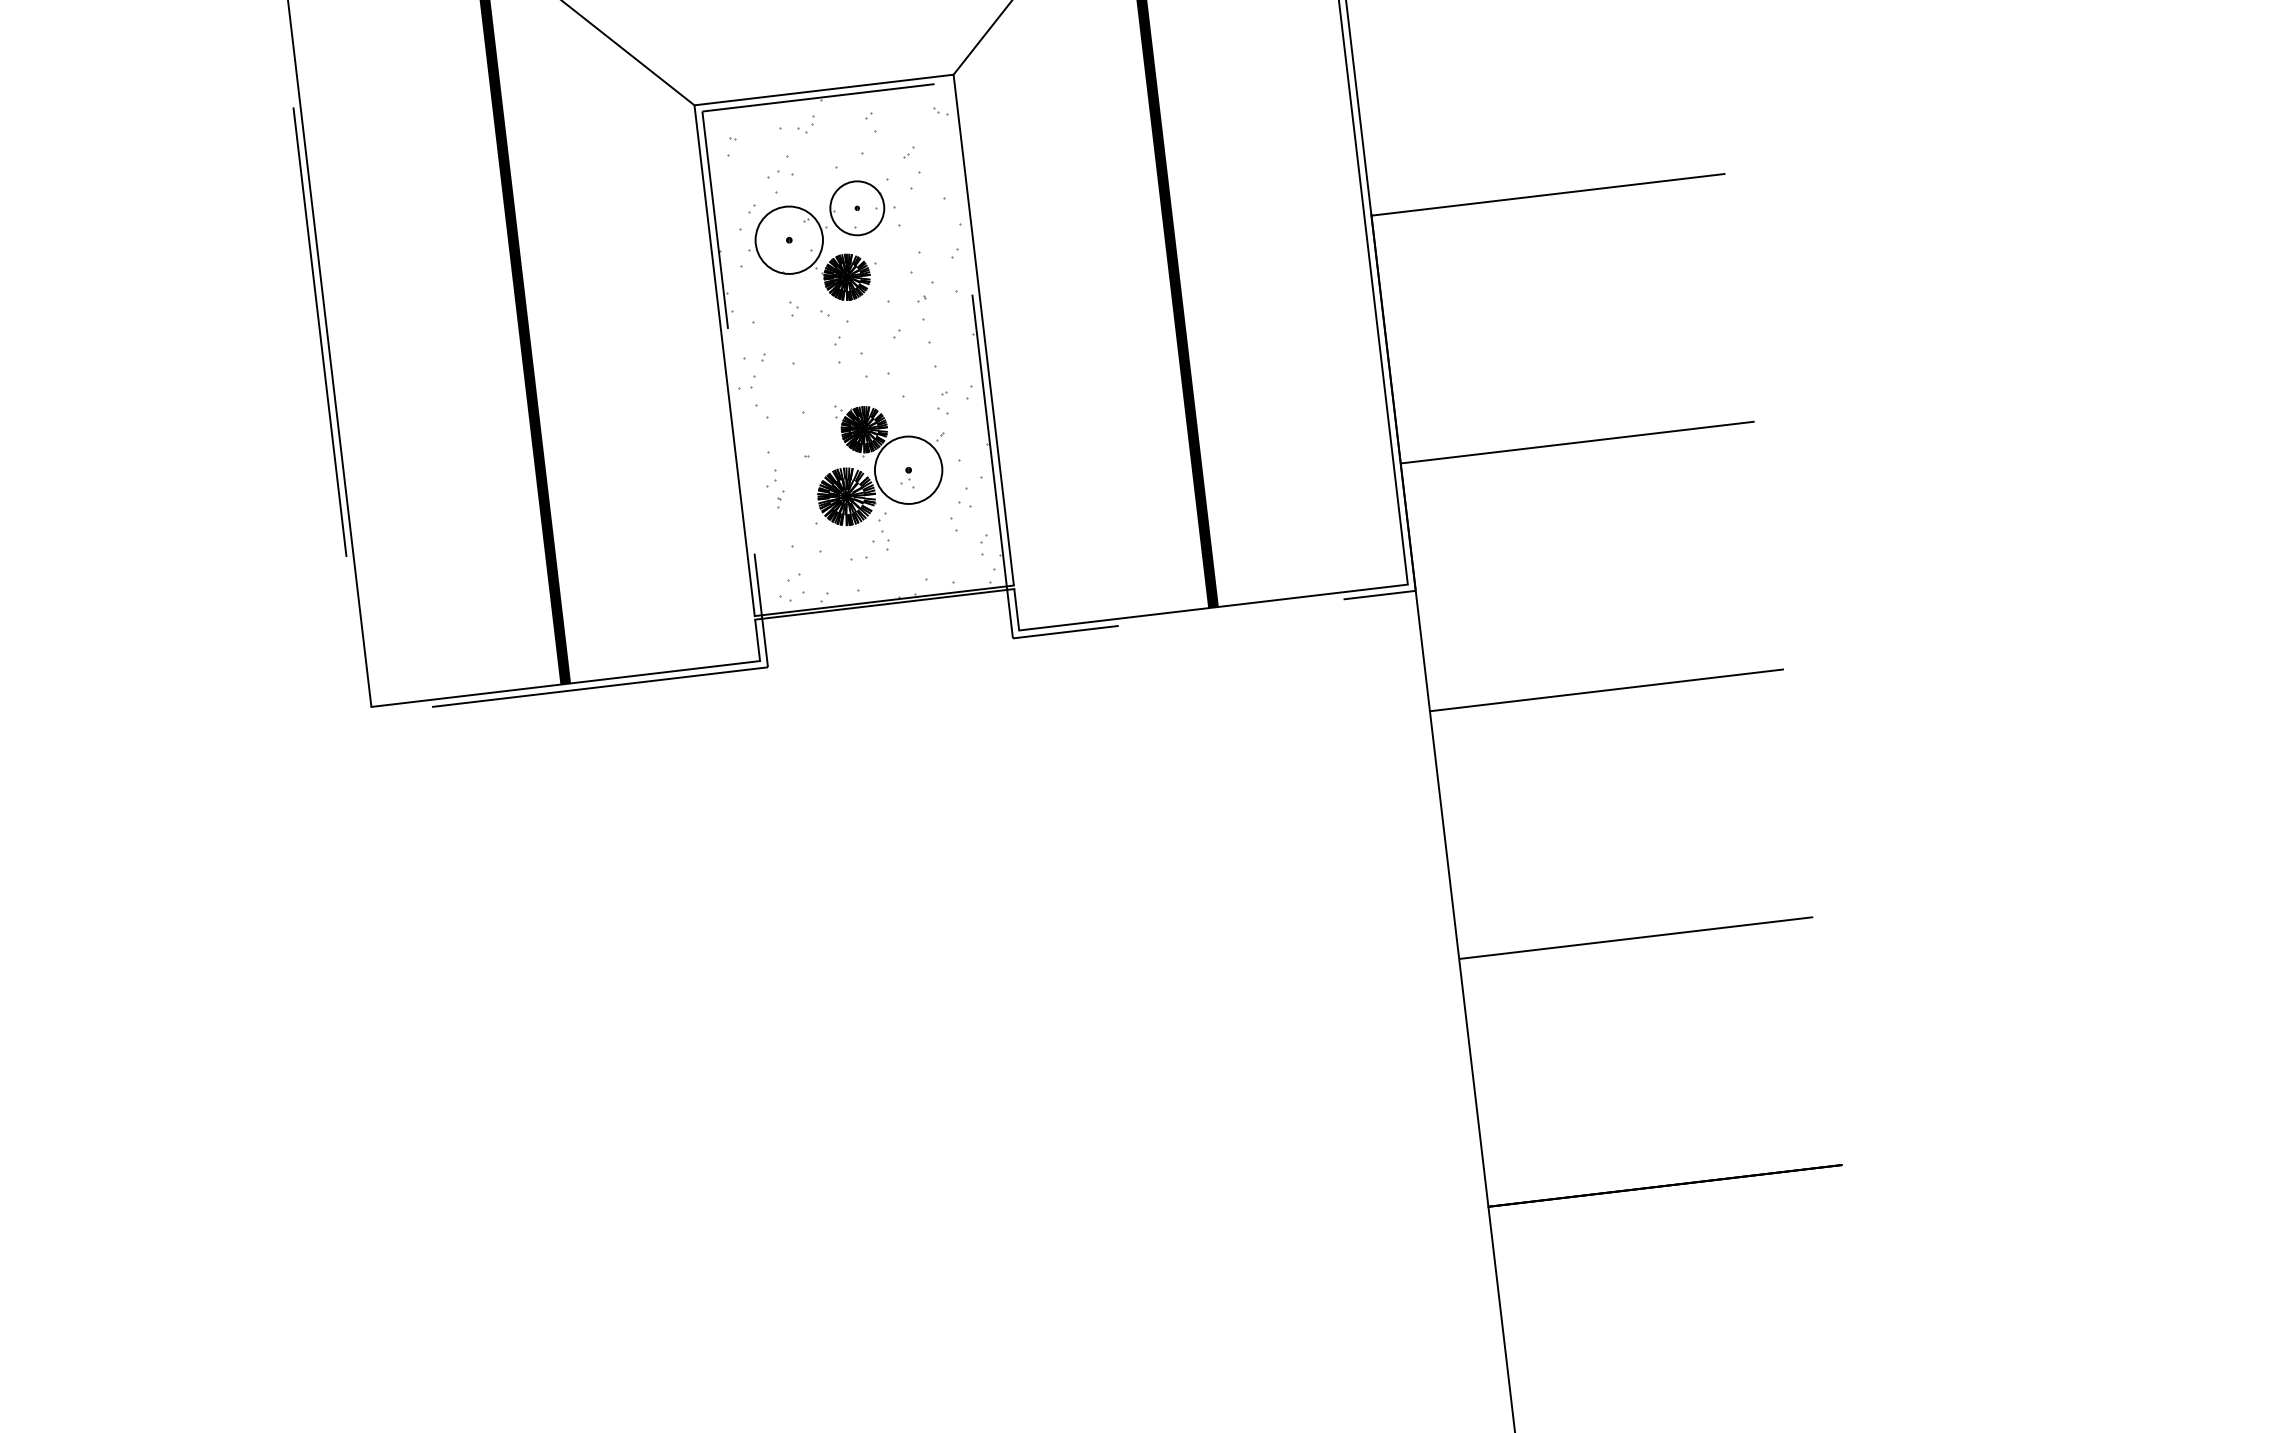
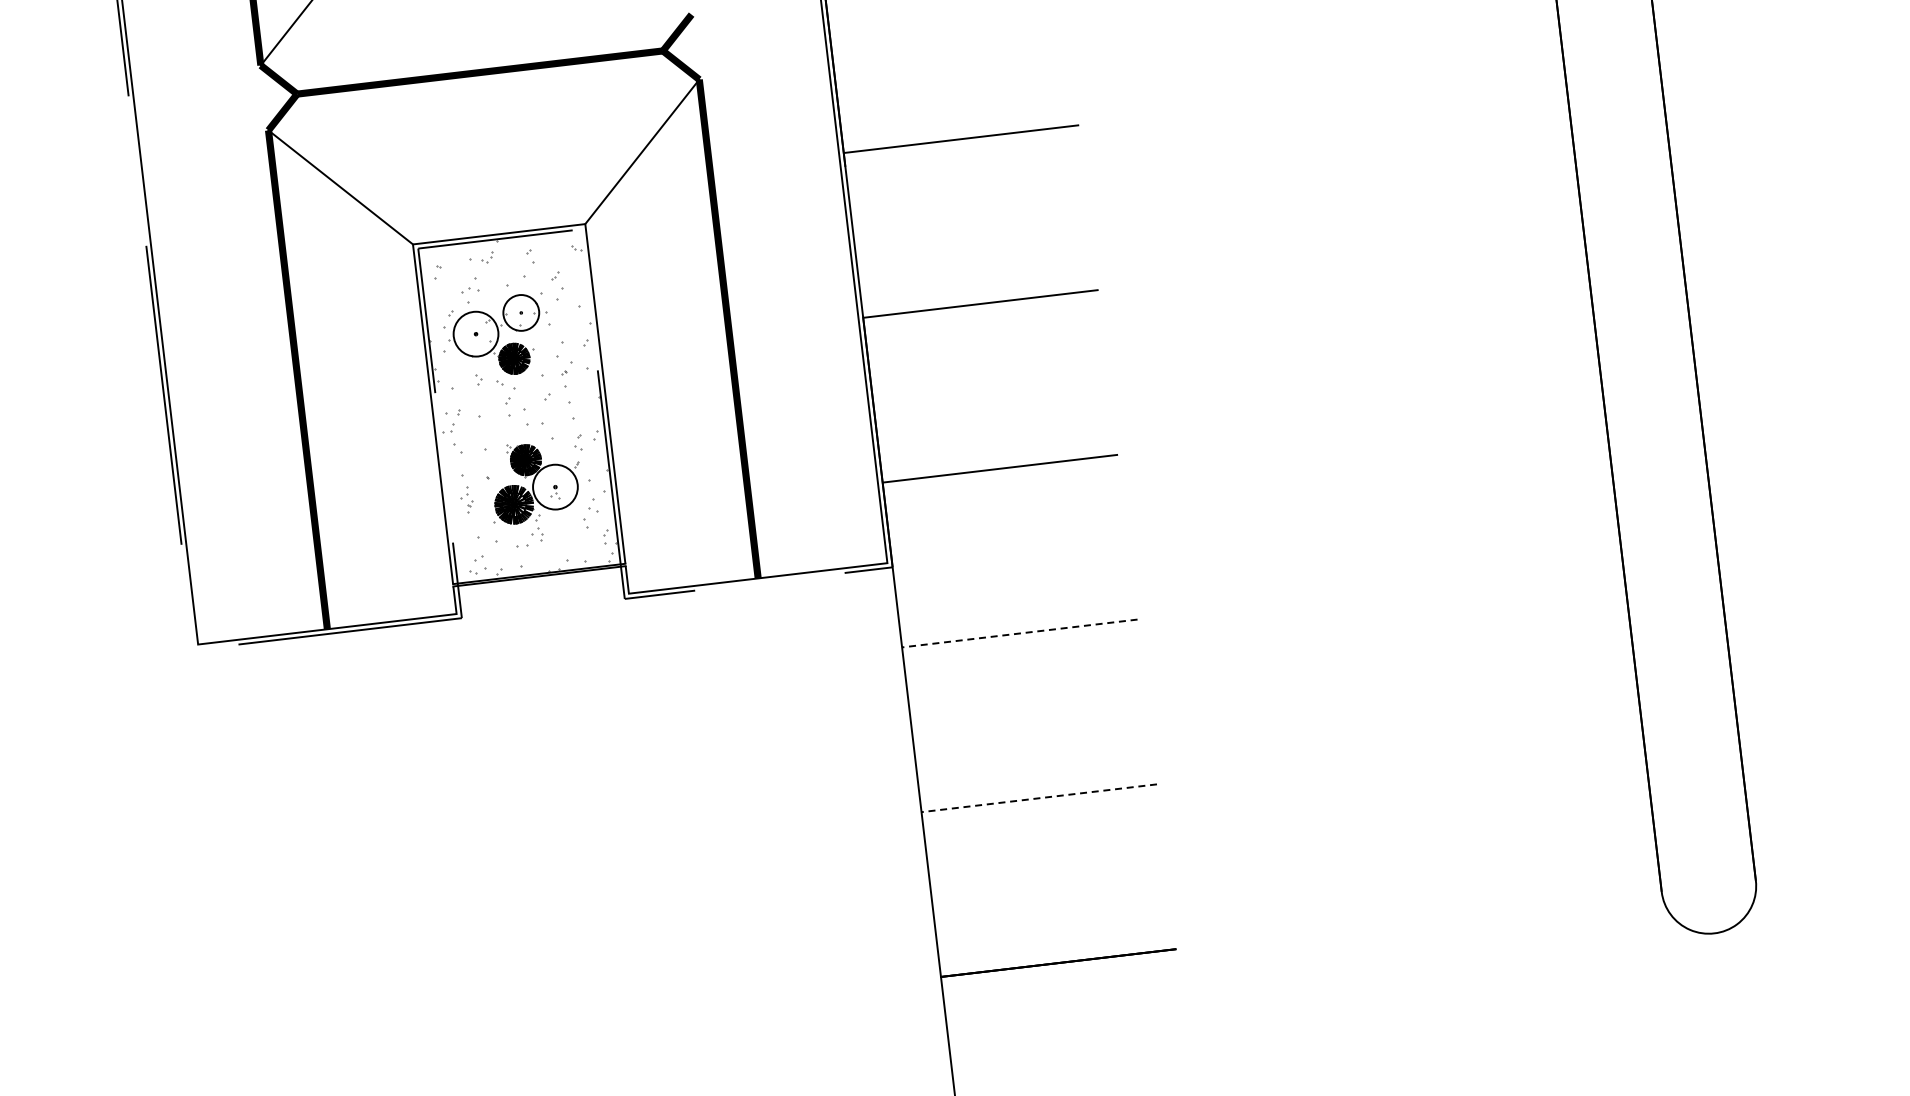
line: (1606, 690) -> (1019, 633), solid -> dashed
line: (1636, 938) -> (1039, 798), solid -> dashed

